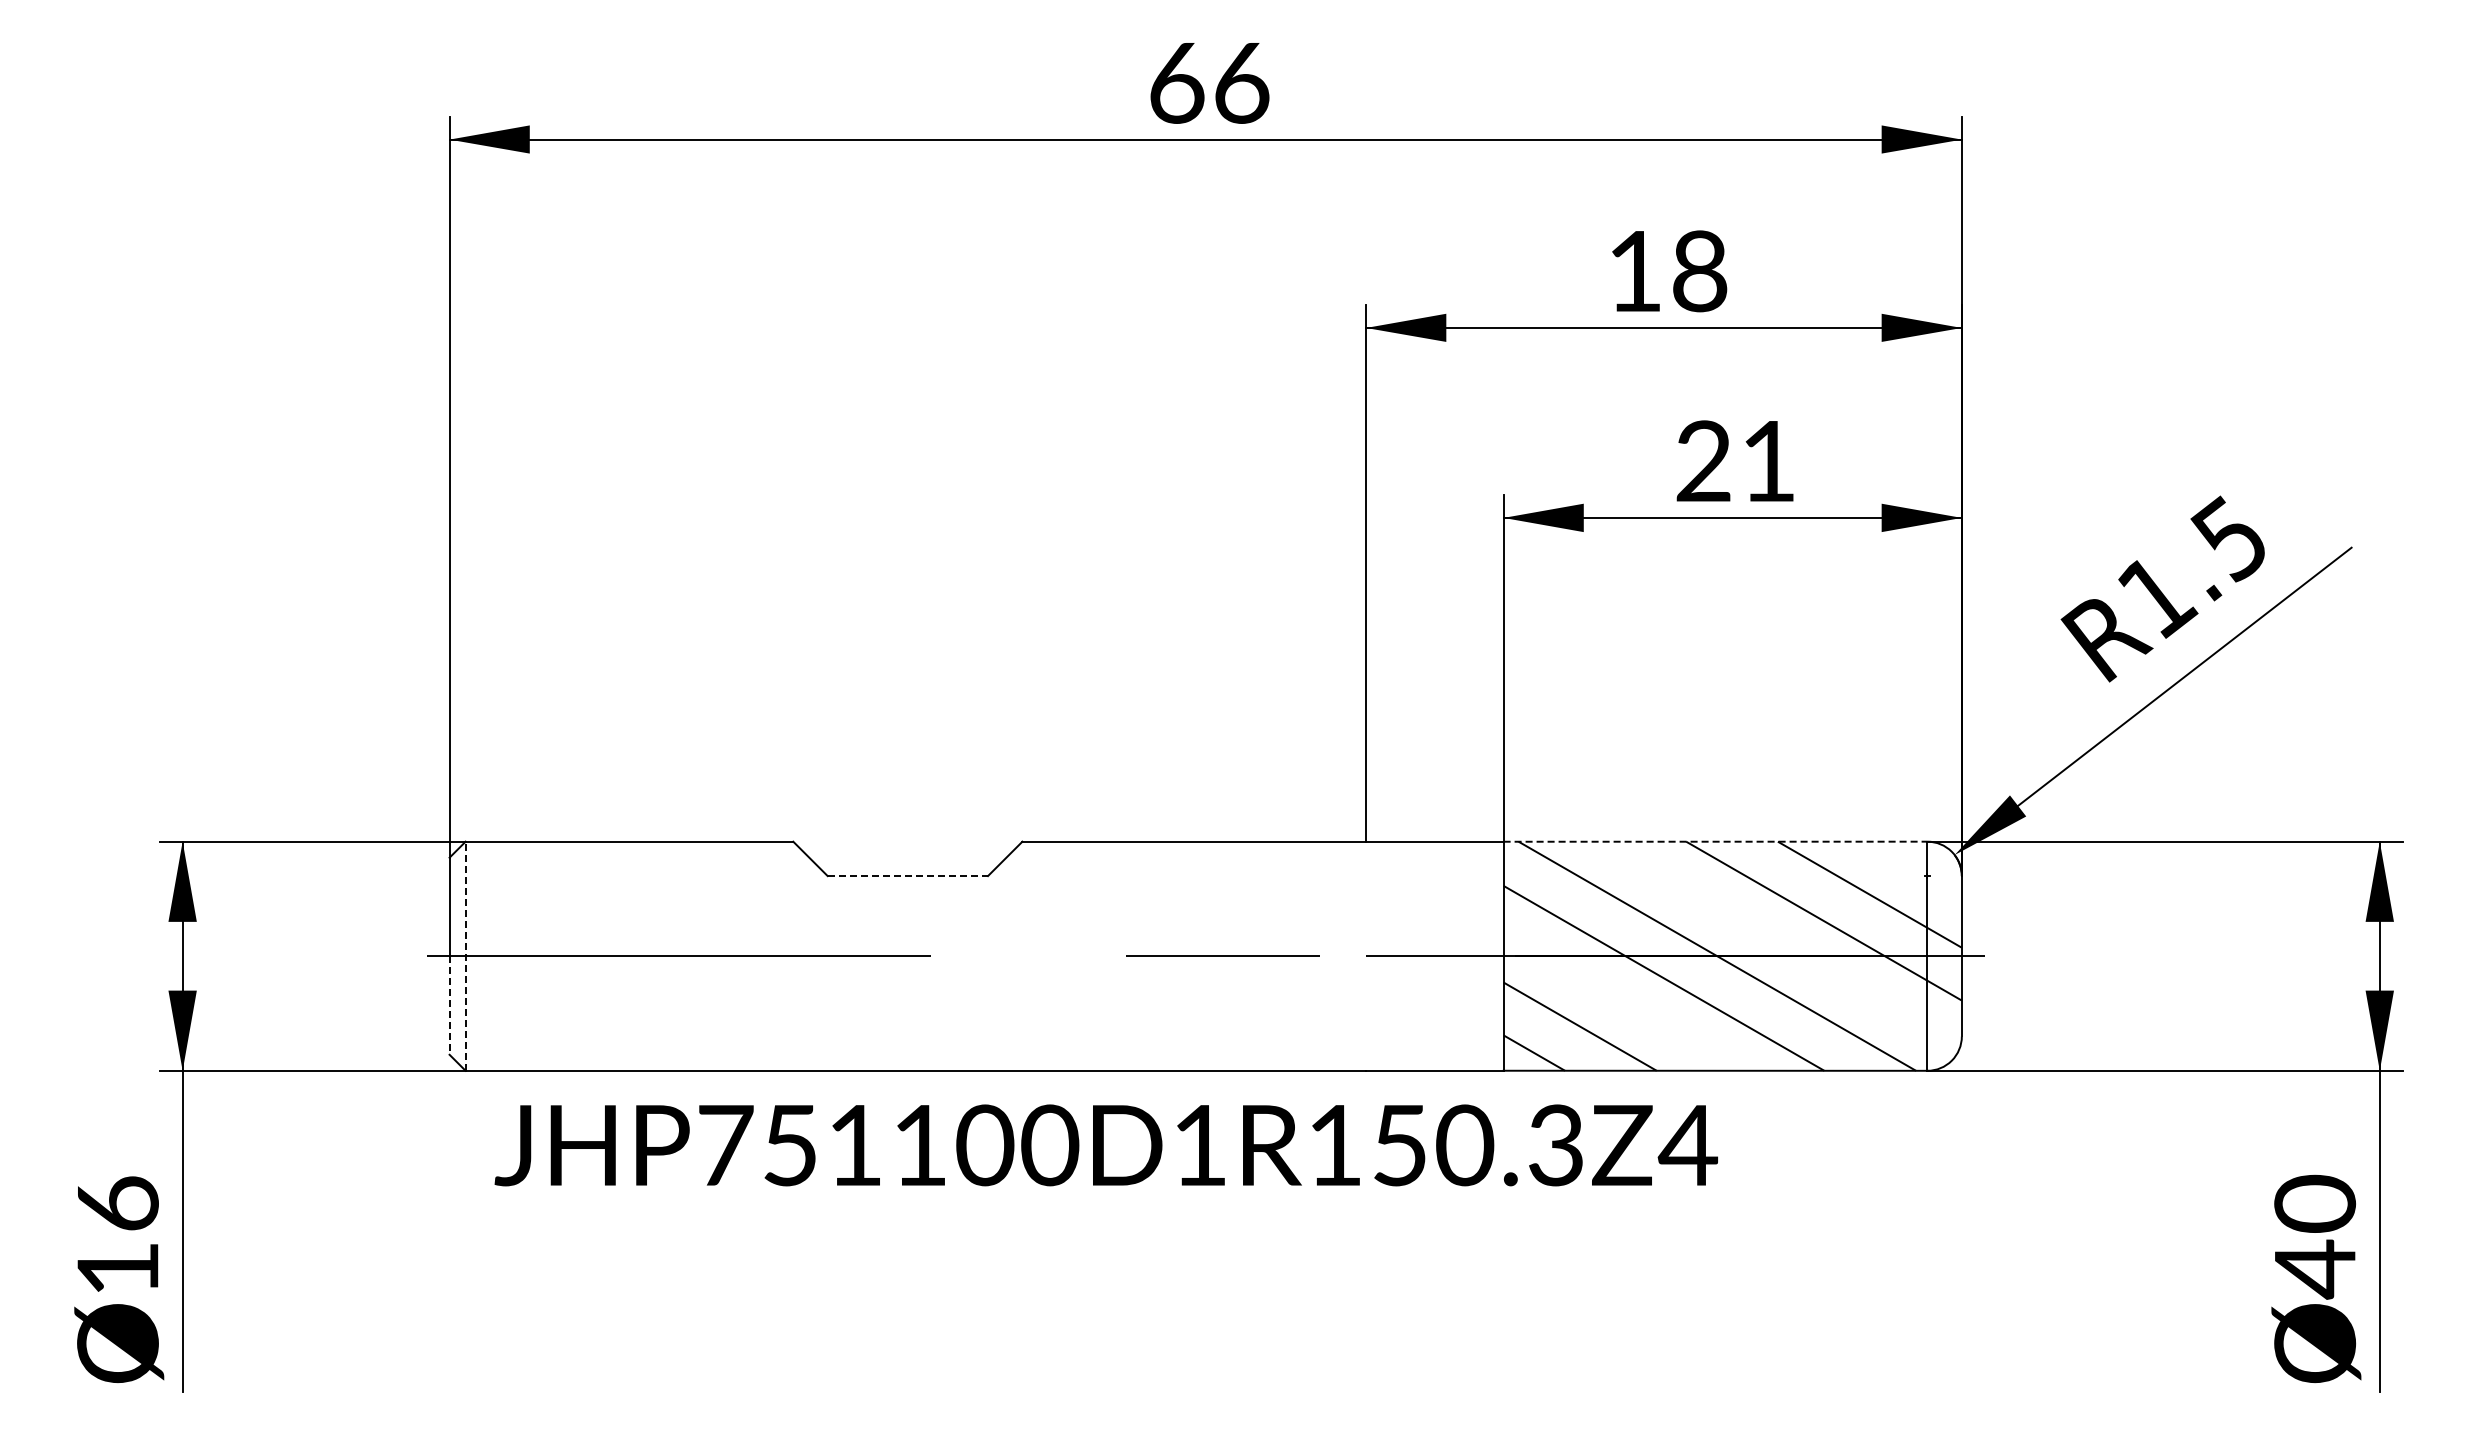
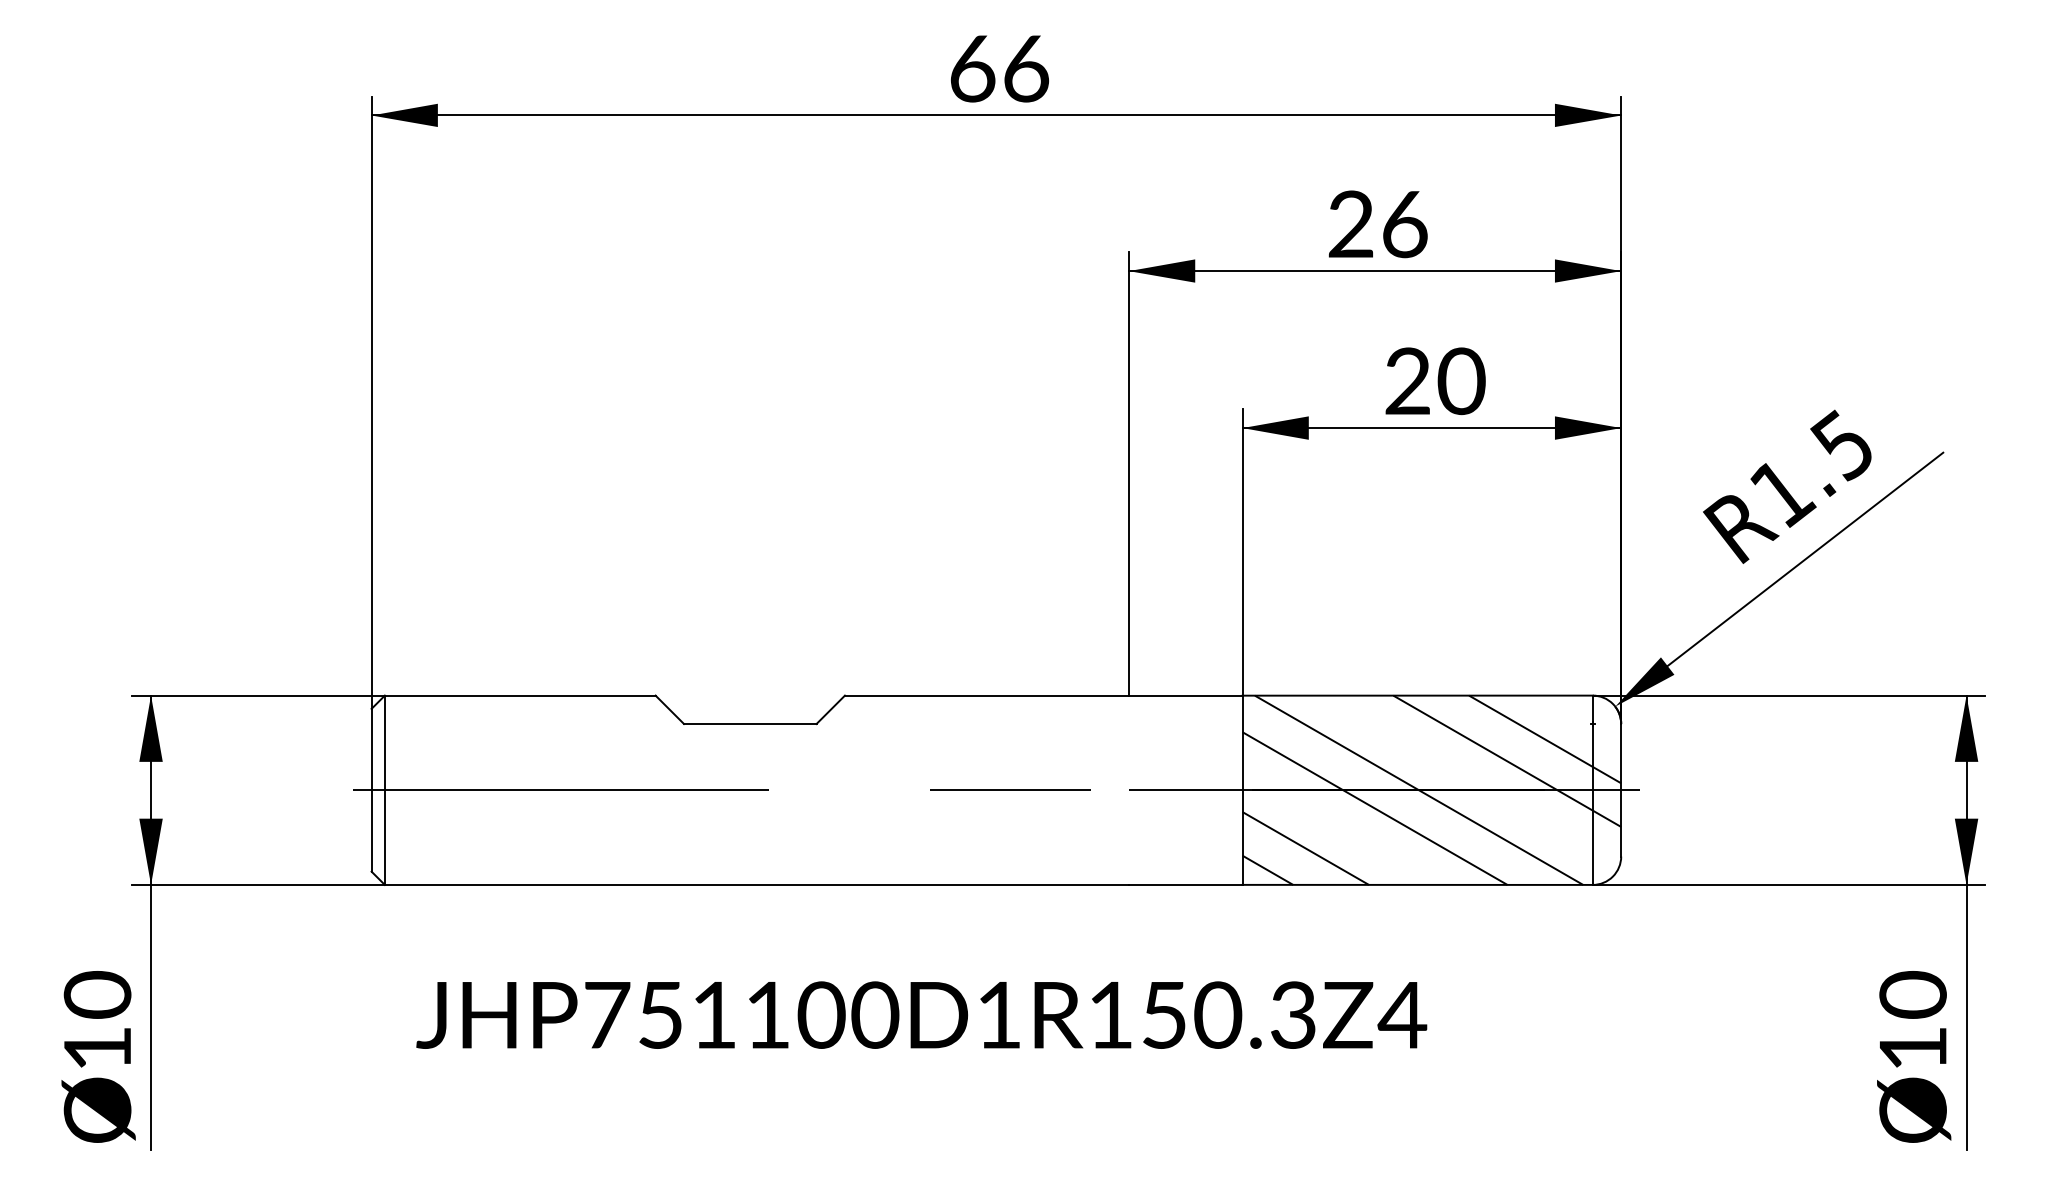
text: (1667, 270) -> (1377, 223), 18 -> 26
text: (1768, 461) -> (1461, 381), 21 -> 20
line: (1715, 841) -> (1417, 695), dashed -> solid
line: (908, 876) -> (750, 724), dashed -> solid
line: (465, 956) -> (384, 790), dashed -> solid
line: (449, 1006) -> (371, 831), dashed -> solid
text: (1105, 1145) -> (921, 1015), moved
text: (117, 1203) -> (97, 994), 16 -> 10
text: (2315, 1269) -> (1913, 1049), 40 -> 10

